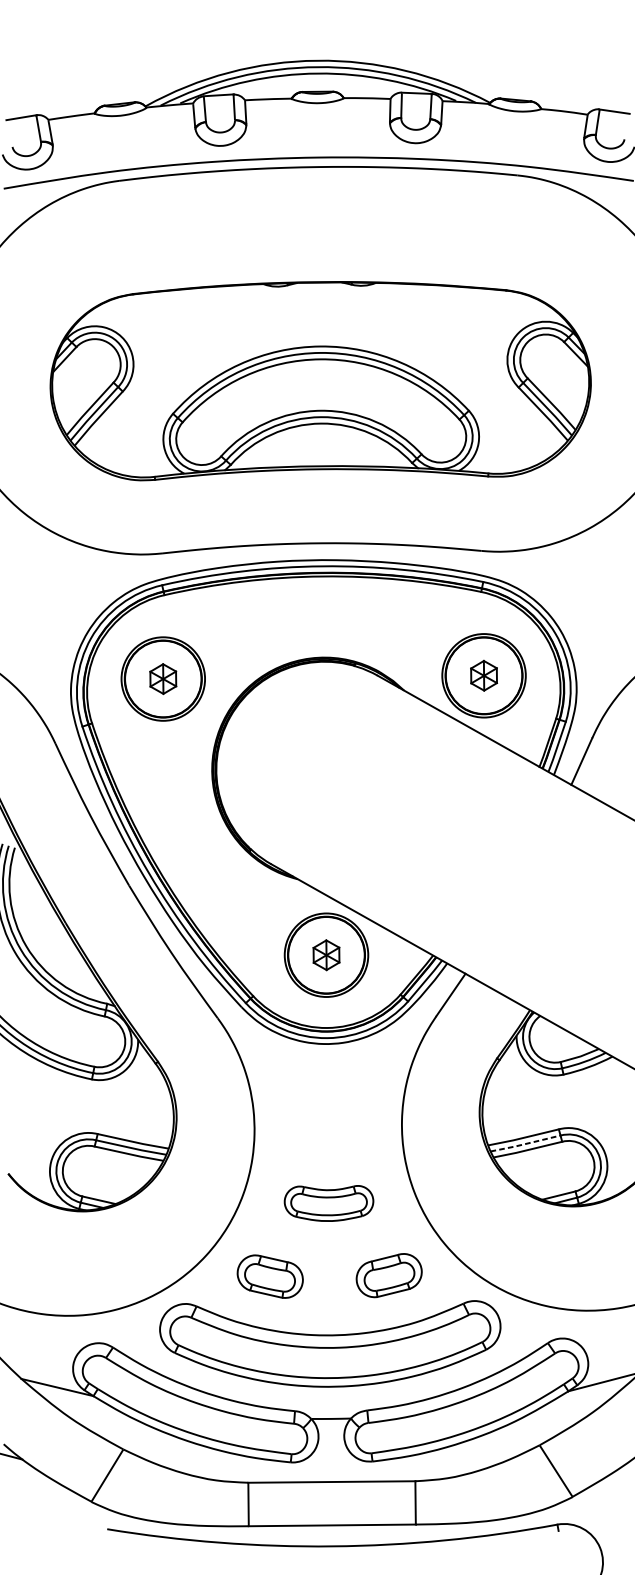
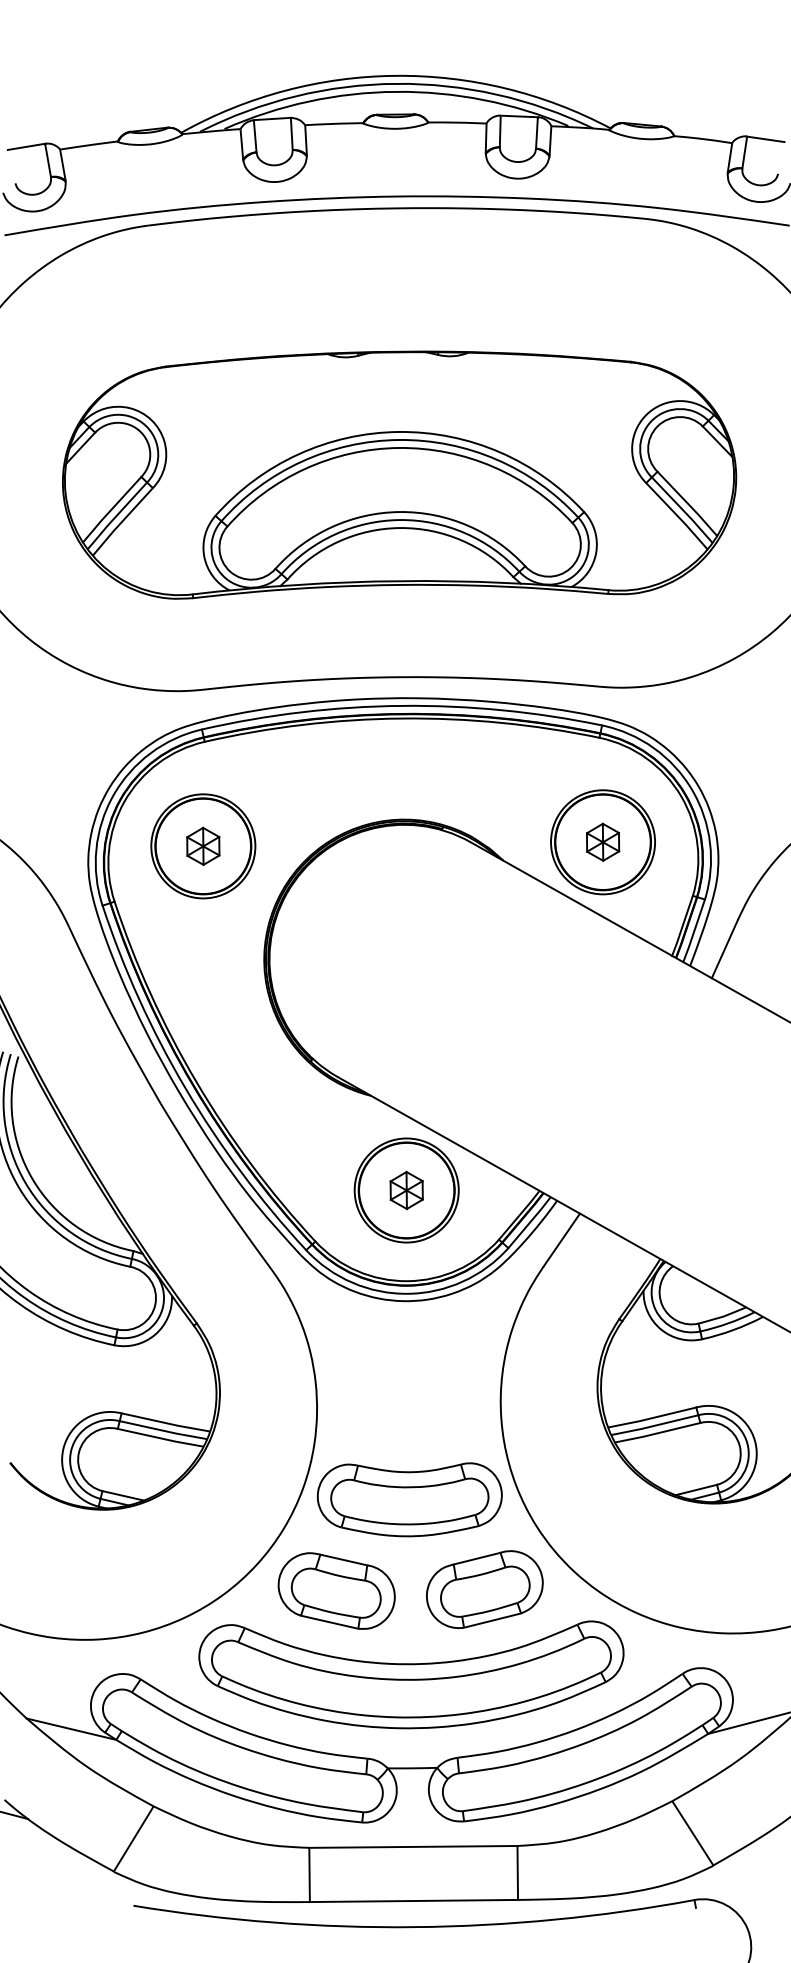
line: (526, 1143) -> (655, 1425), dashed -> solid
part: (328, 1203) -> (409, 1499), size x1.67
part: (388, 1275) -> (484, 1589), size x1.43
part: (270, 1276) -> (336, 1590), size x1.43

